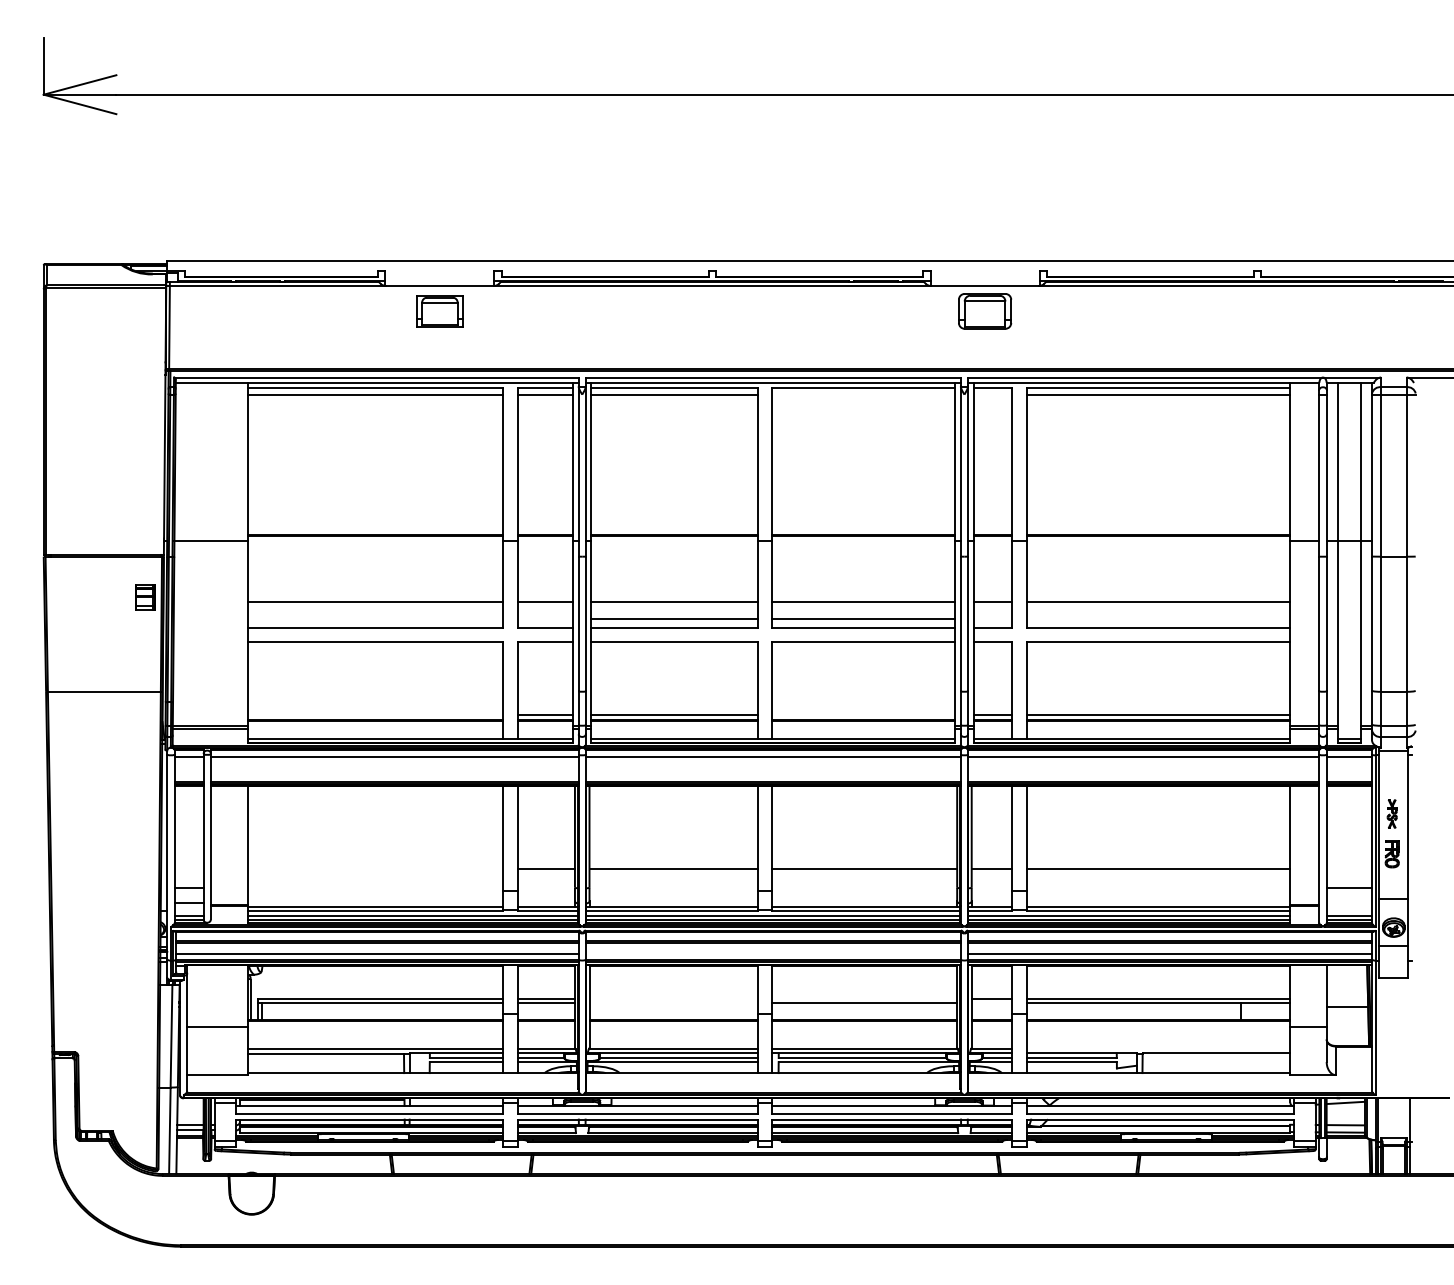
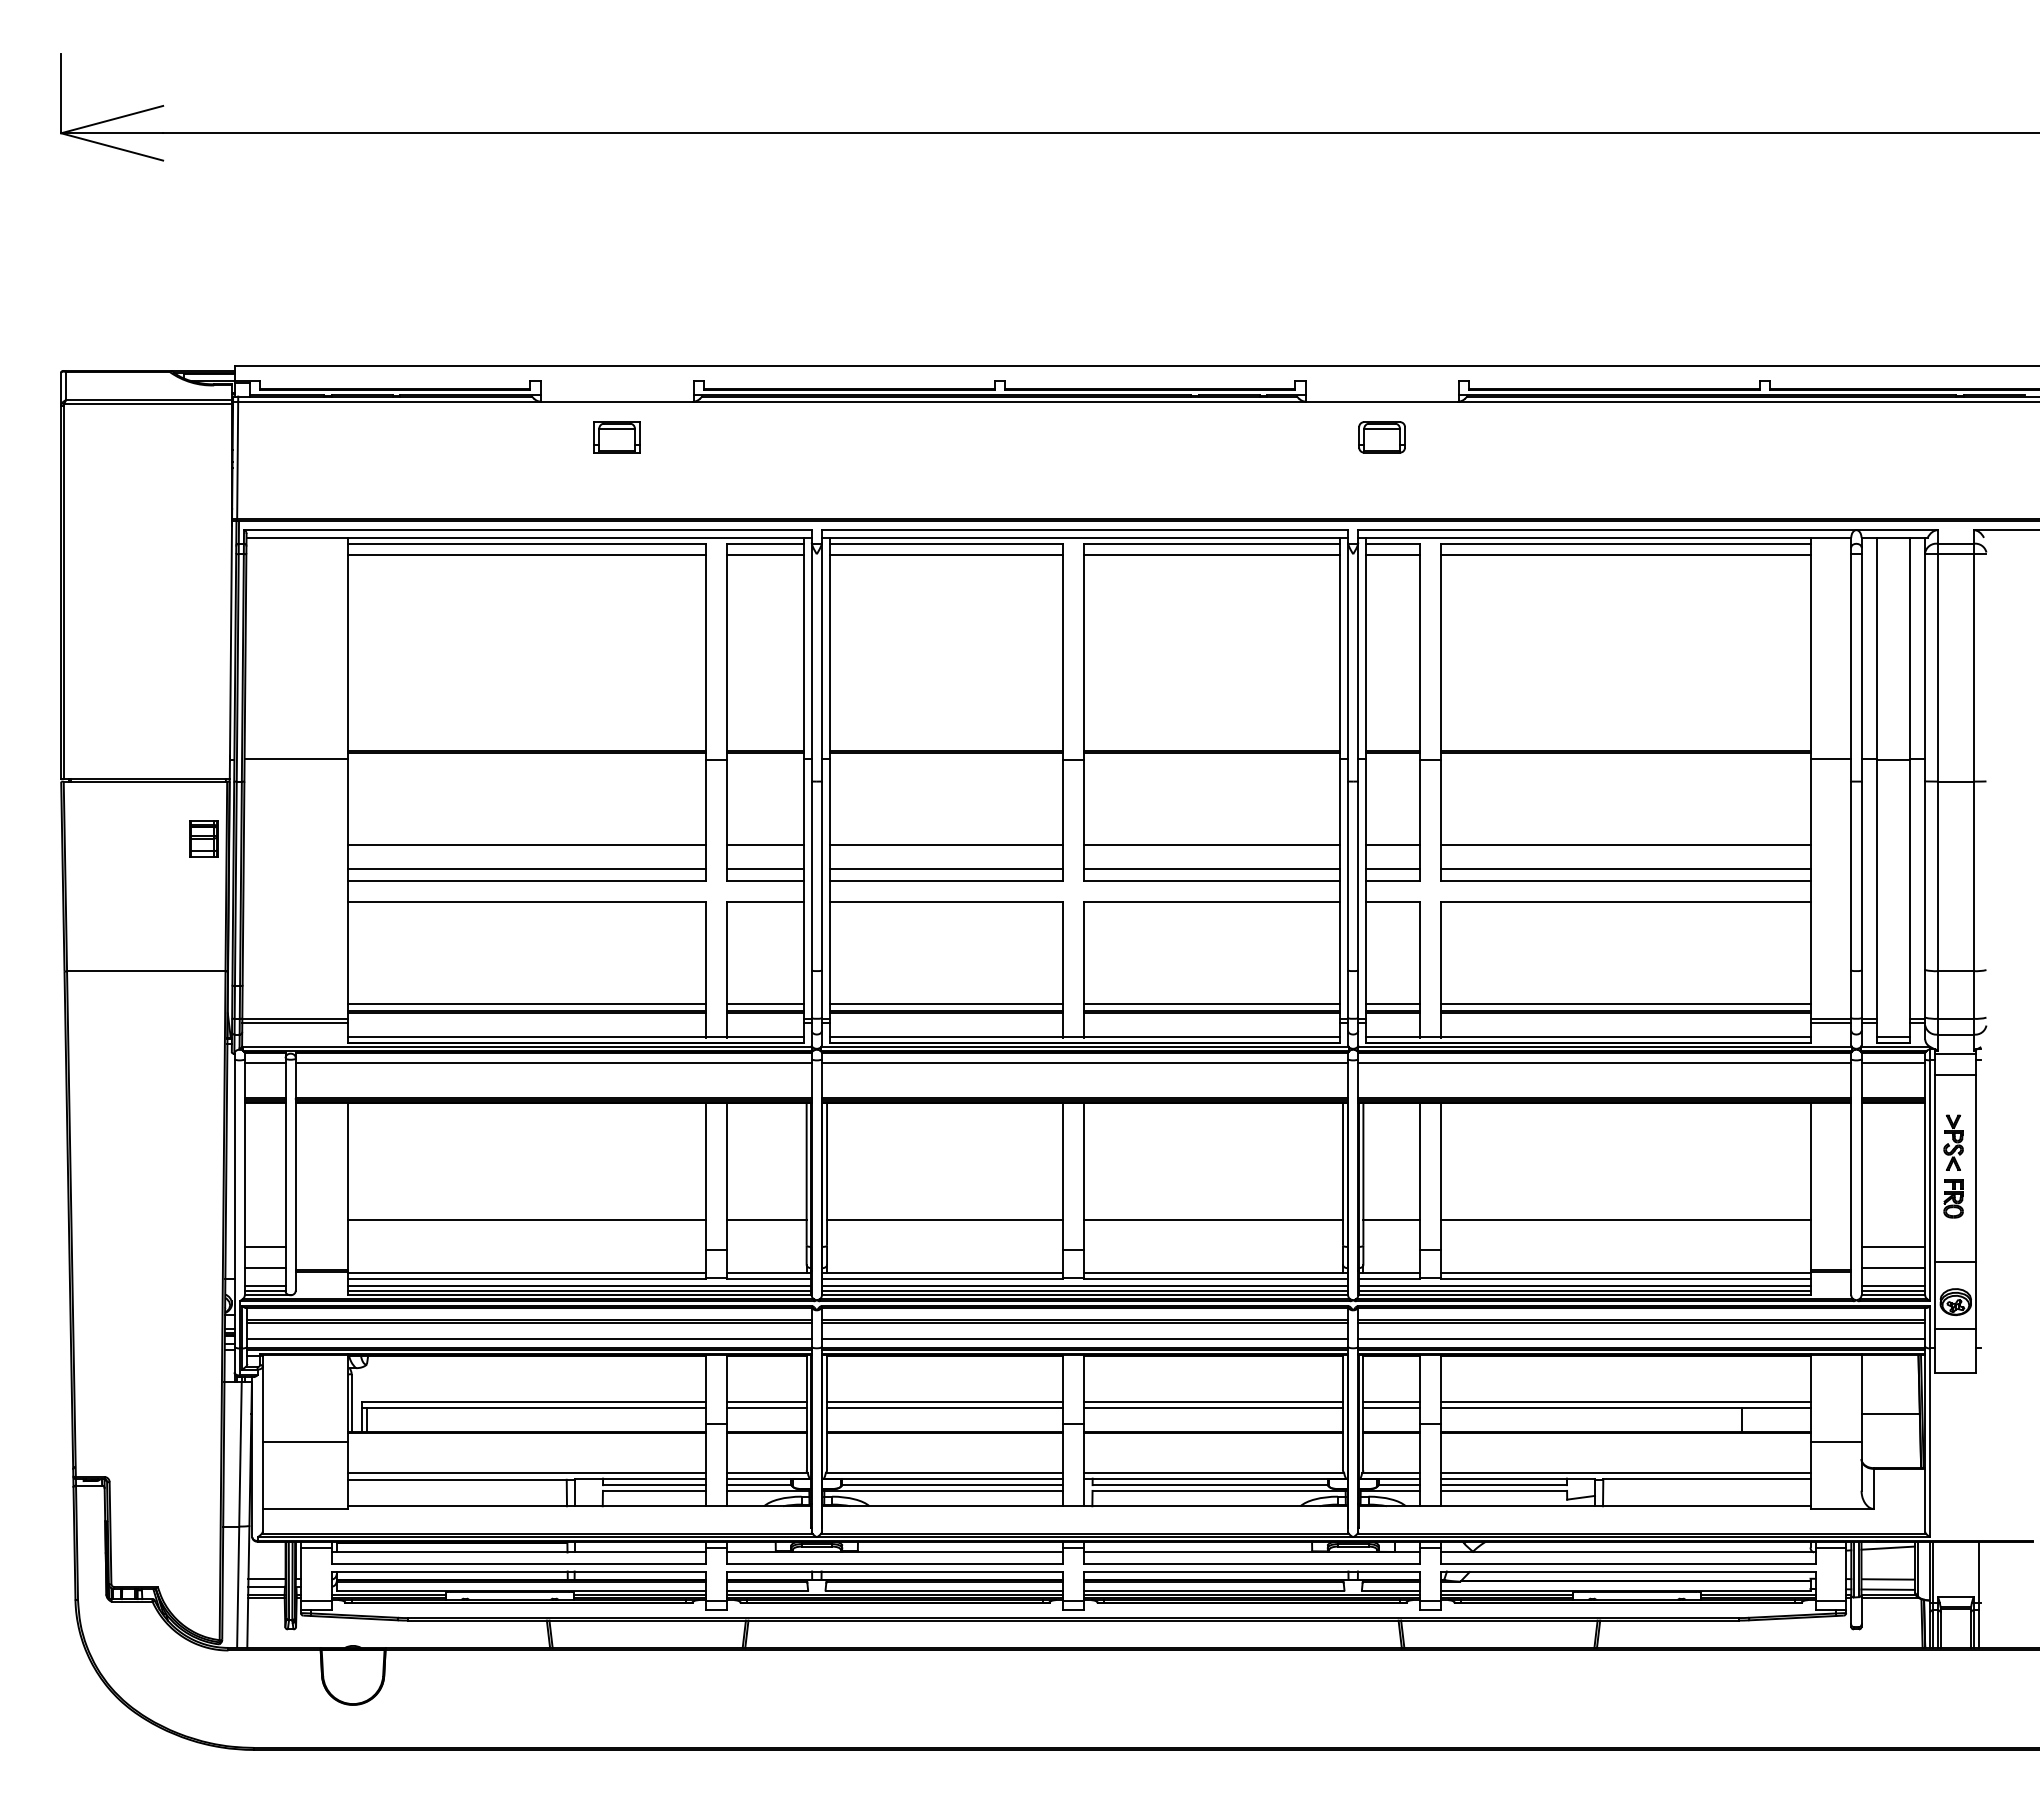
part: (439, 311) -> (616, 437), size x0.71
part: (984, 311) -> (1381, 437), size x0.62
line: (863, 394) -> (1211, 554), added
line: (992, 394) -> (1392, 554), added
line: (376, 618) -> (527, 868), added
line: (545, 618) -> (765, 868), added
line: (992, 618) -> (1392, 868), added
line: (1158, 618) -> (1625, 868), added
line: (376, 714) -> (527, 1003), added
line: (863, 714) -> (1211, 1003), added
line: (1393, 765) -> (1955, 1074), added
part: (1392, 813) -> (1953, 1142), size x1.43
line: (376, 869) -> (527, 1220), added
line: (1349, 903) -> (1893, 1268), added
line: (772, 953) -> (1084, 1338), added
line: (673, 998) -> (945, 1401), added
line: (864, 998) -> (1213, 1401), added
line: (673, 1003) -> (945, 1408), added
line: (991, 1003) -> (1391, 1408), added
line: (1158, 1049) -> (1625, 1472), added

